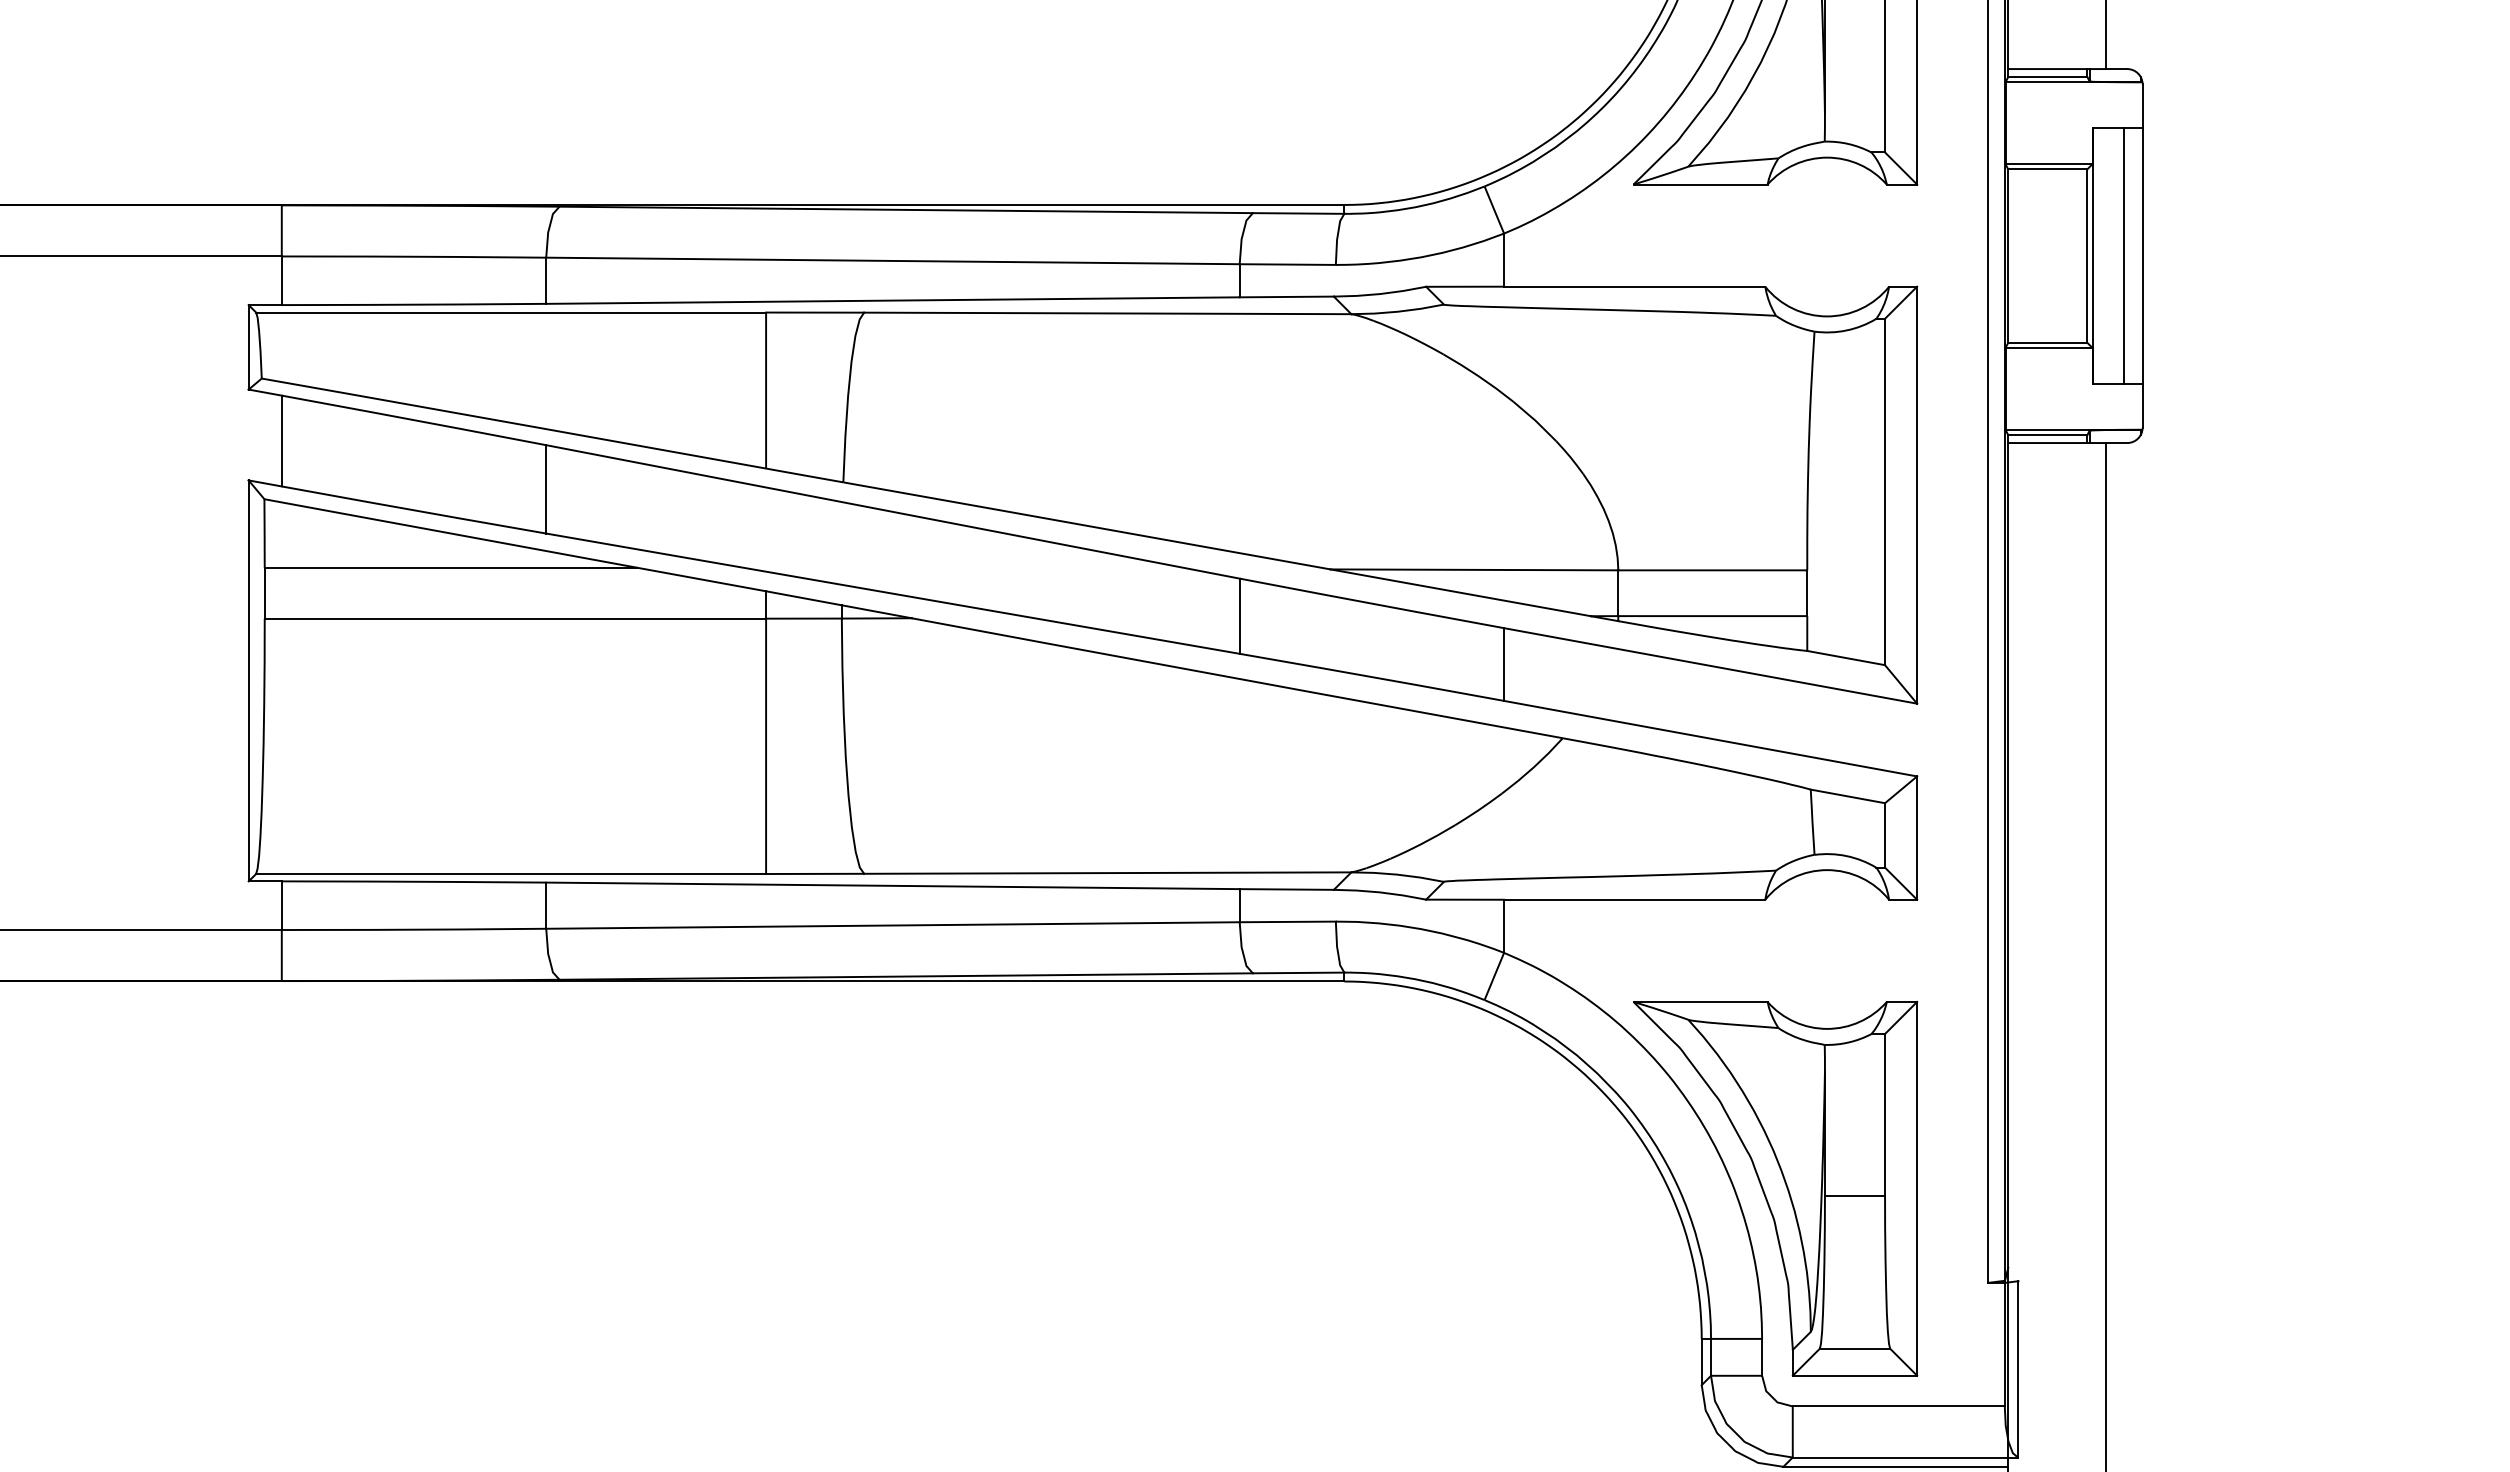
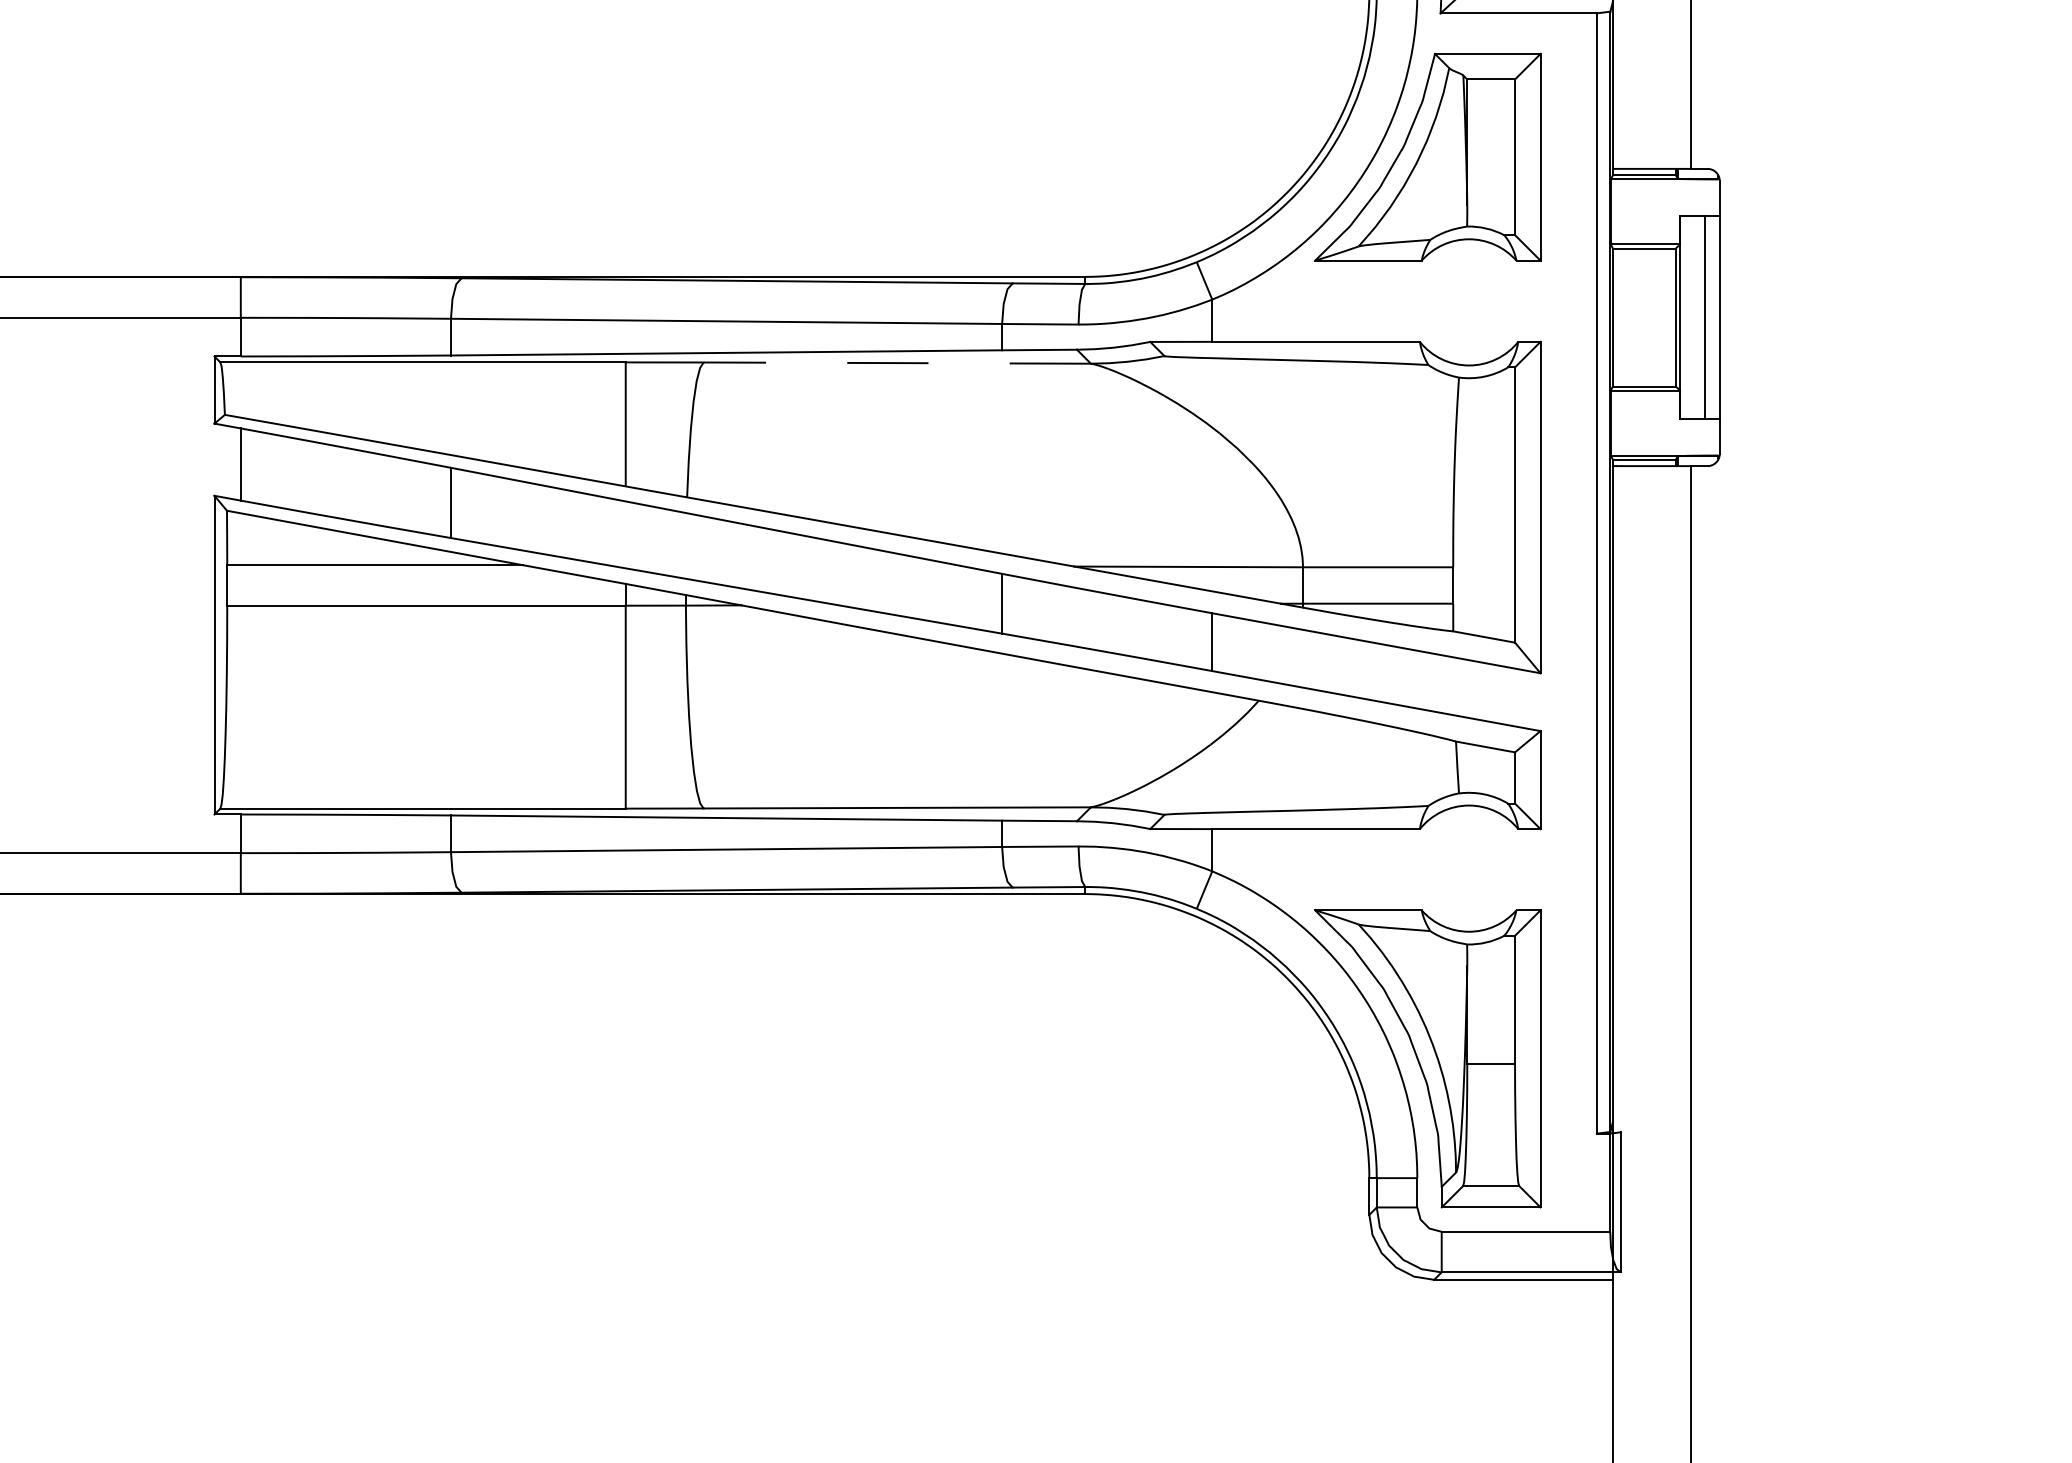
line: (1108, 313) -> (897, 363), solid -> dashed

